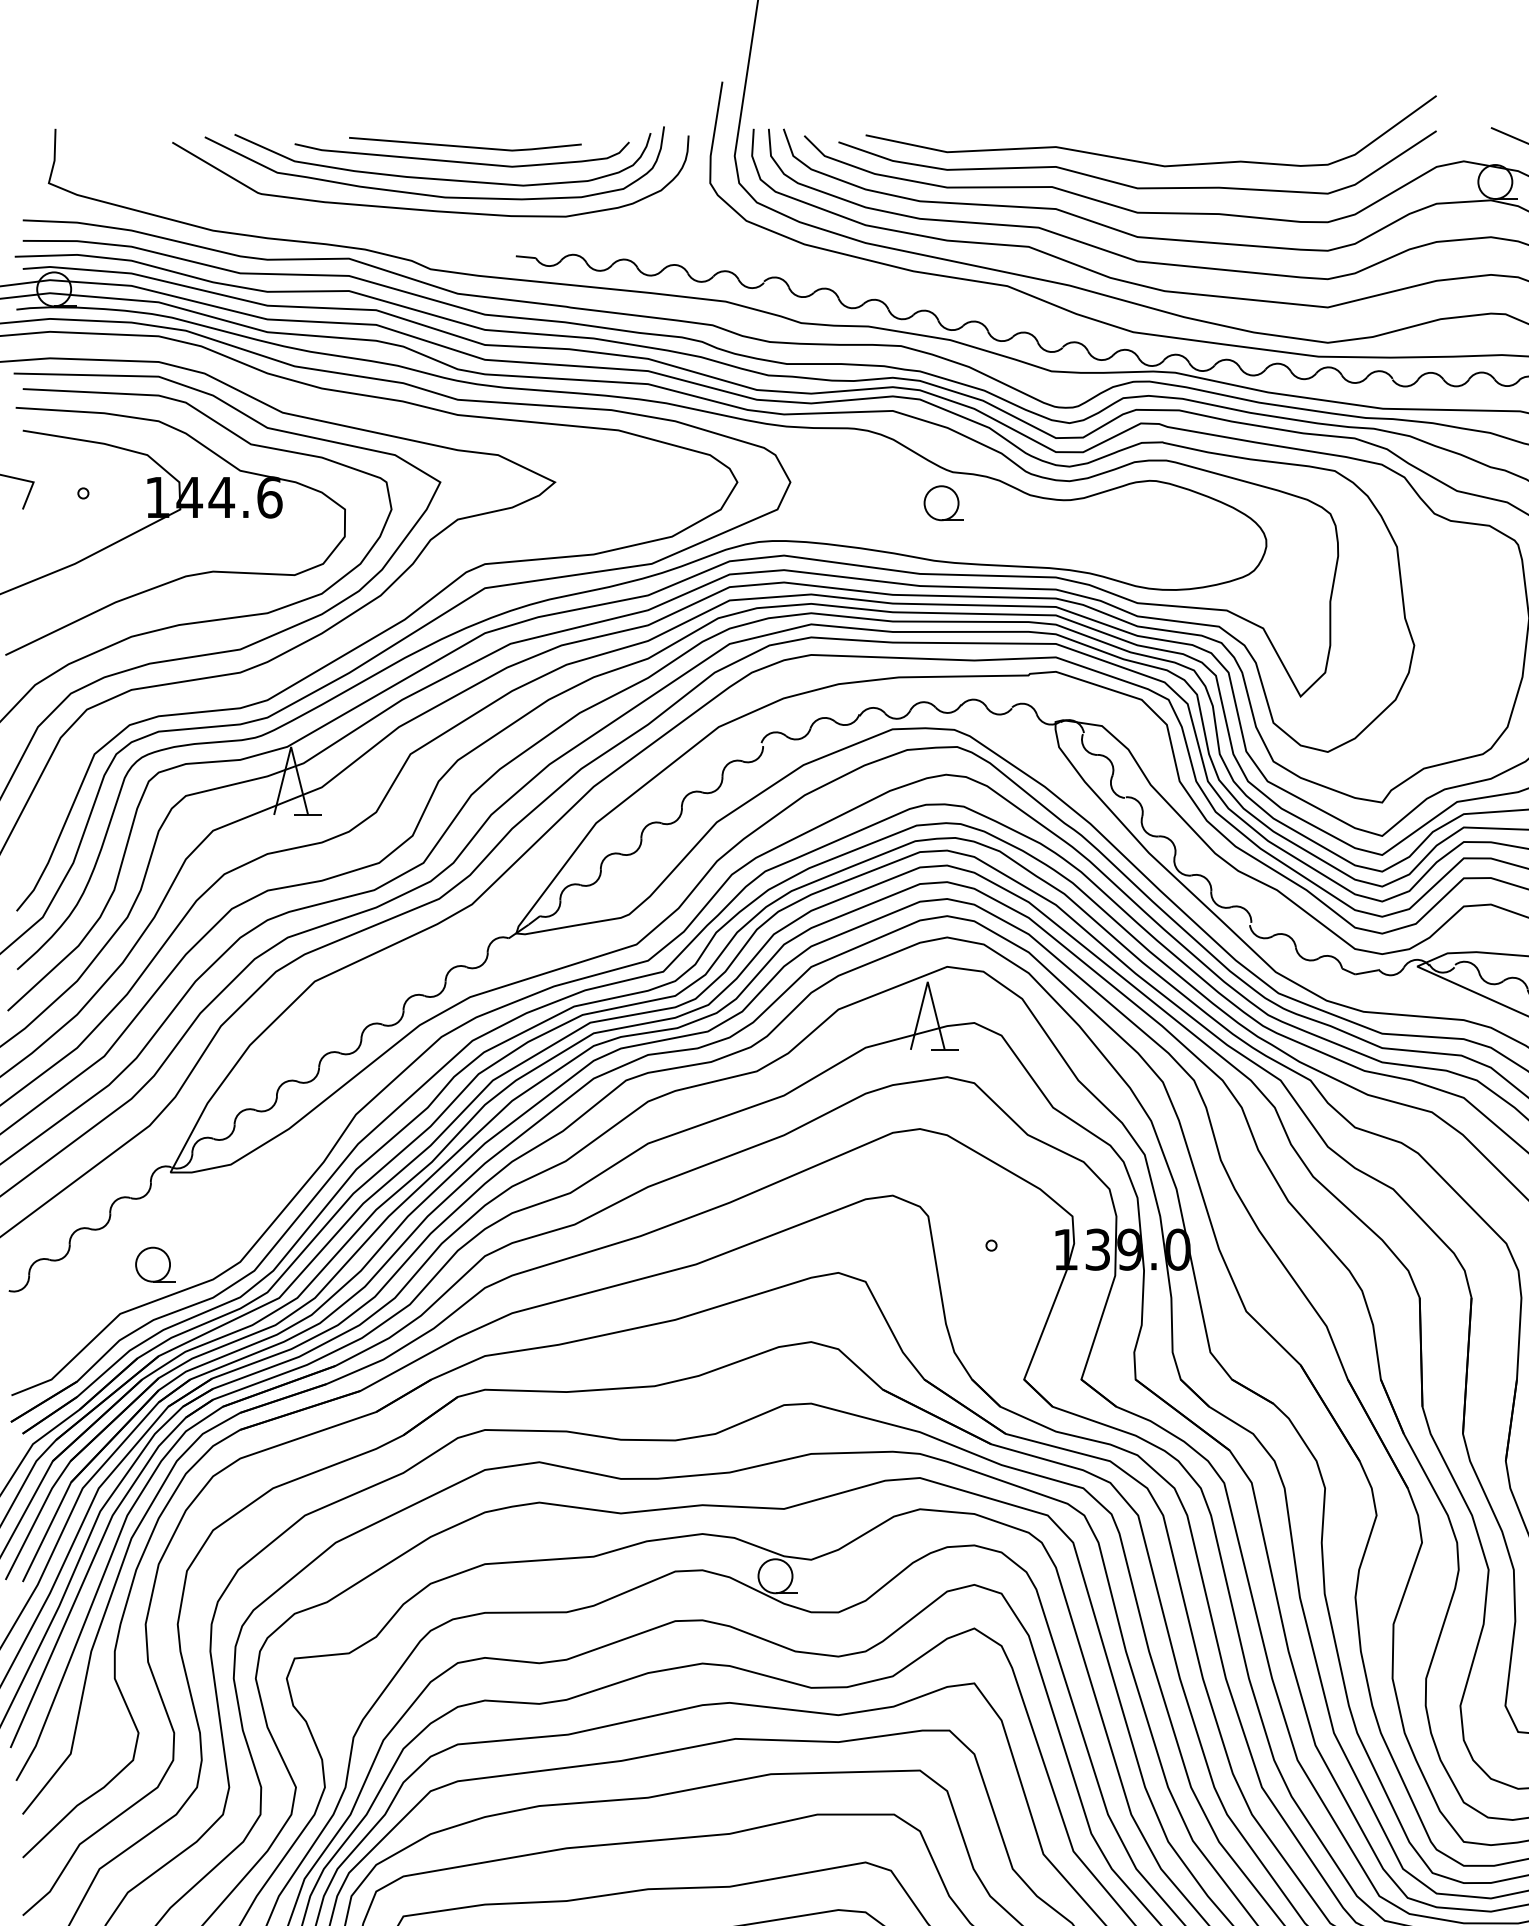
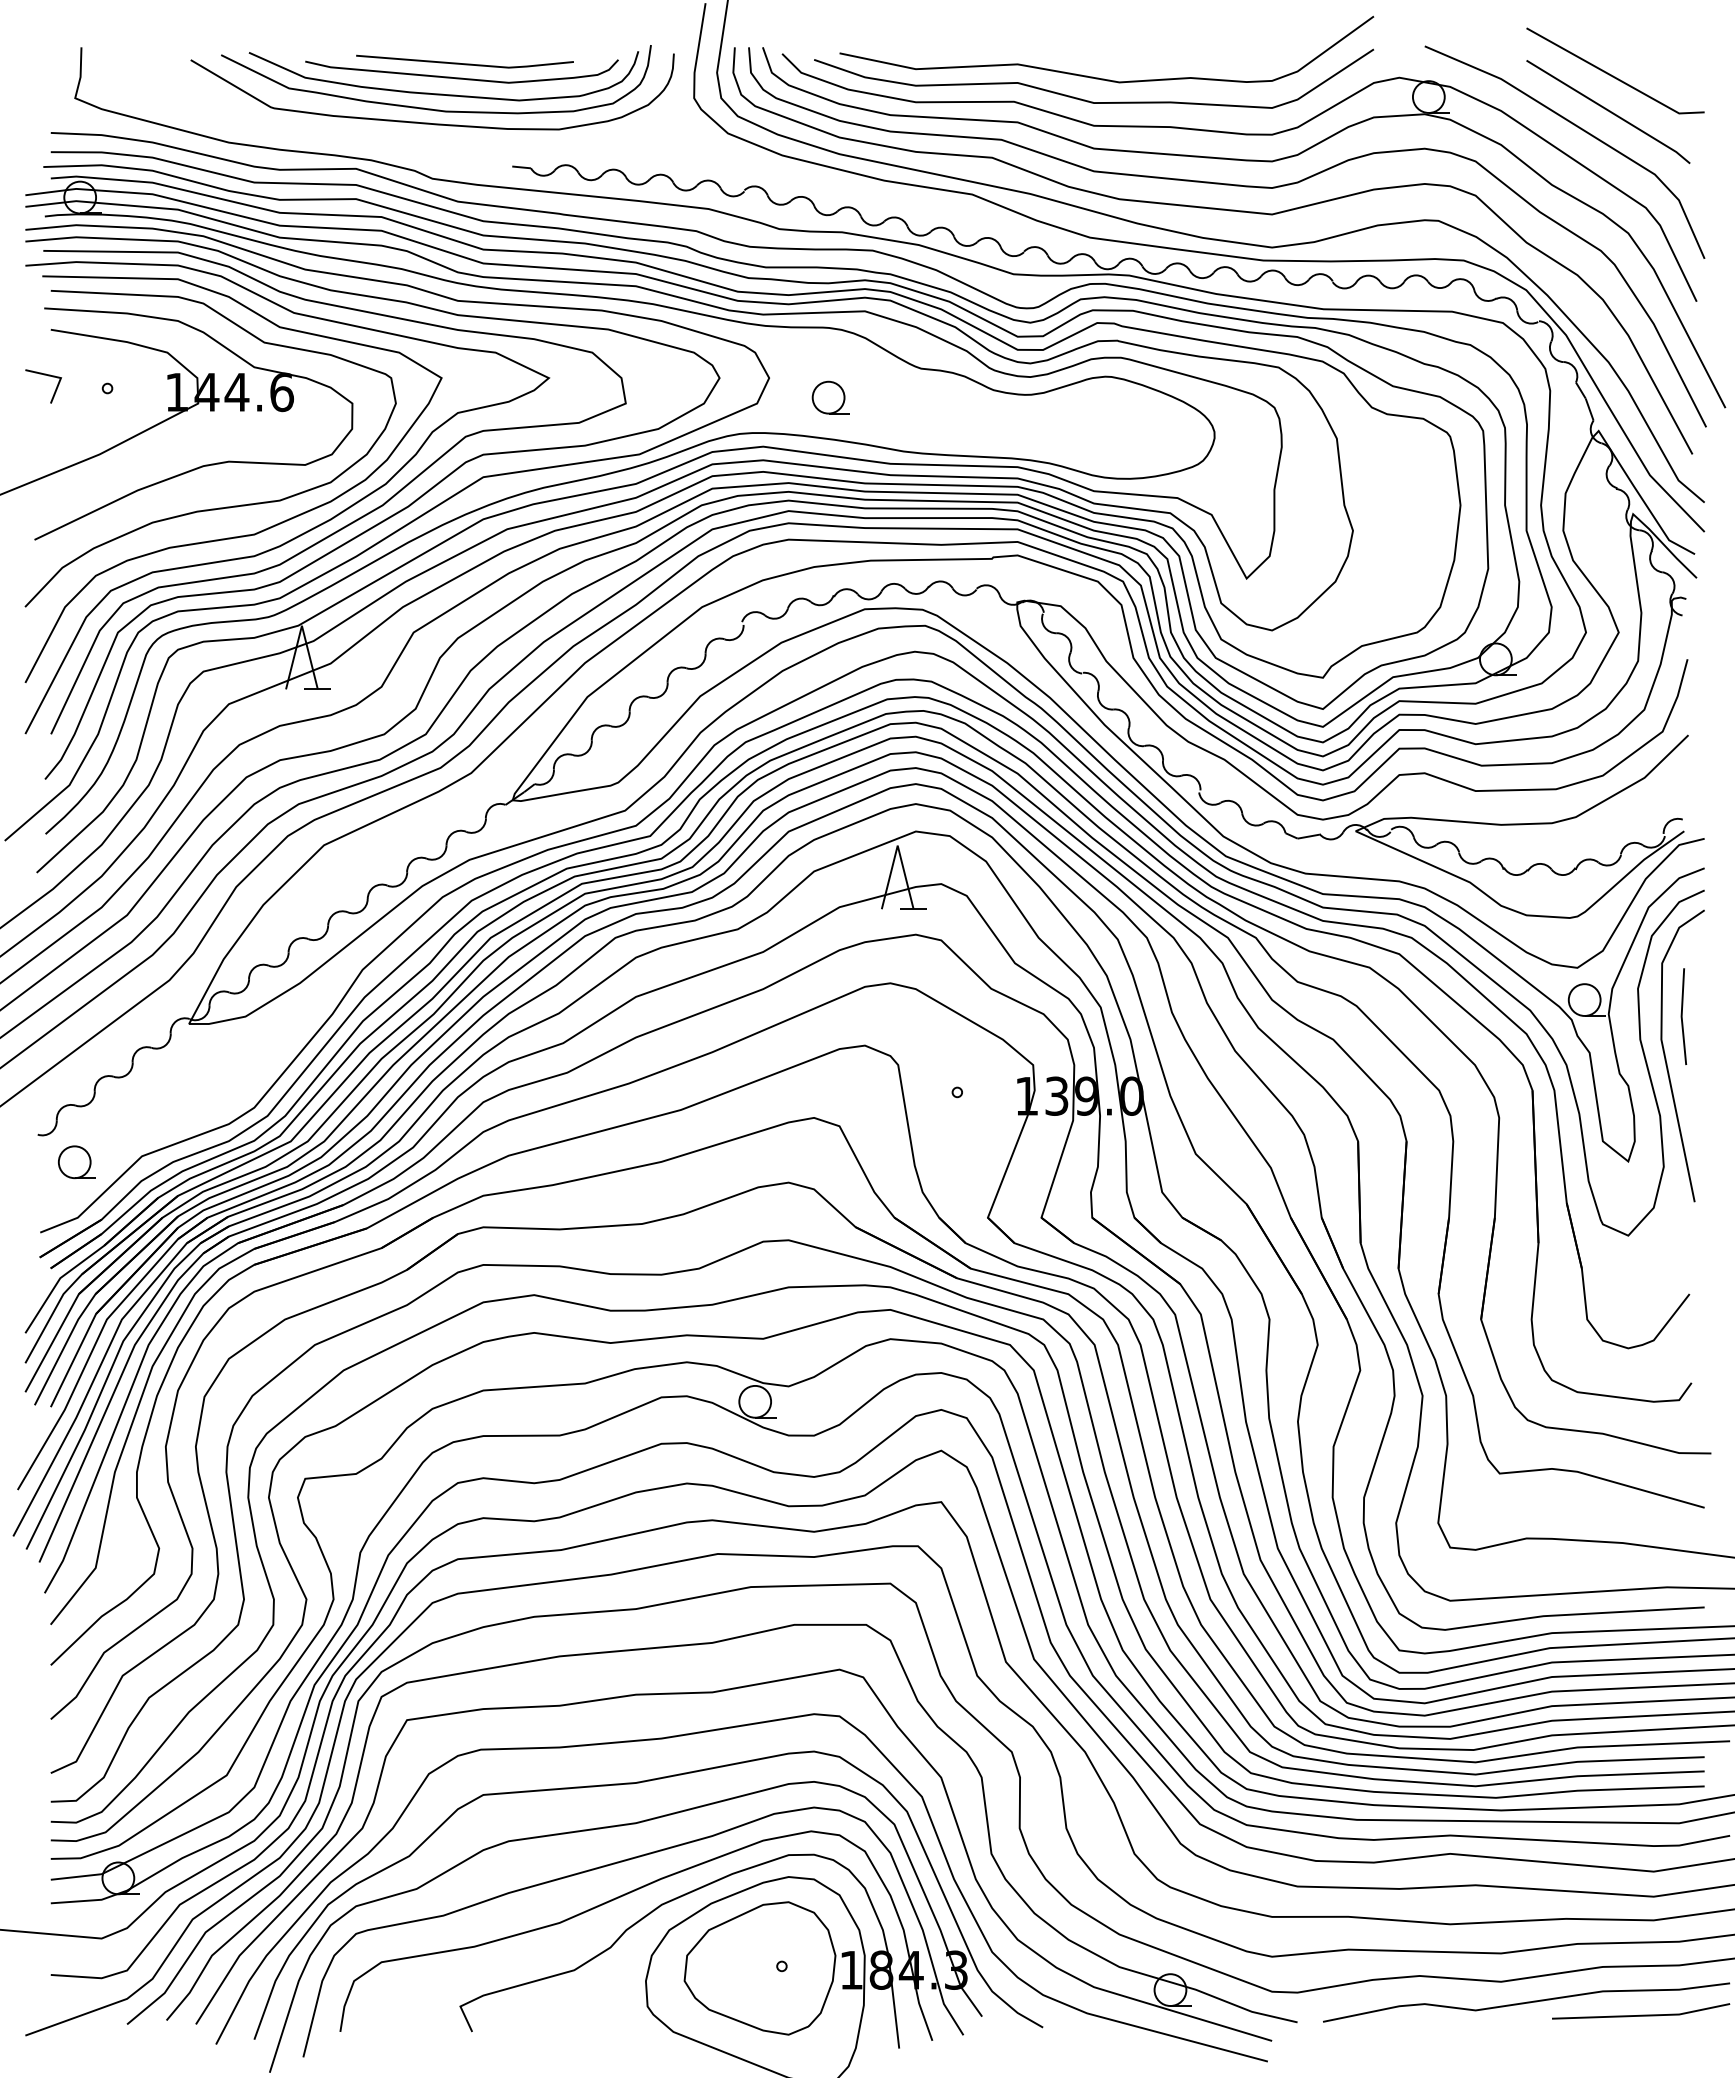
part: (943, 503) -> (830, 397), moved
curve: (343, 636) -> (350, 522), added
part: (154, 1264) -> (76, 1162), moved

